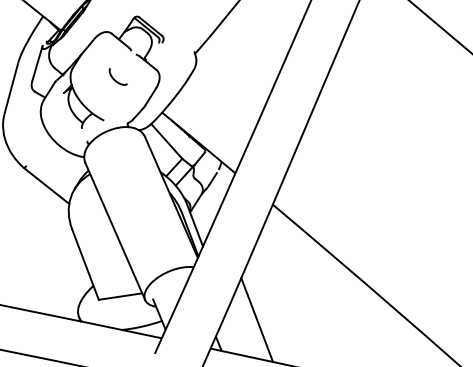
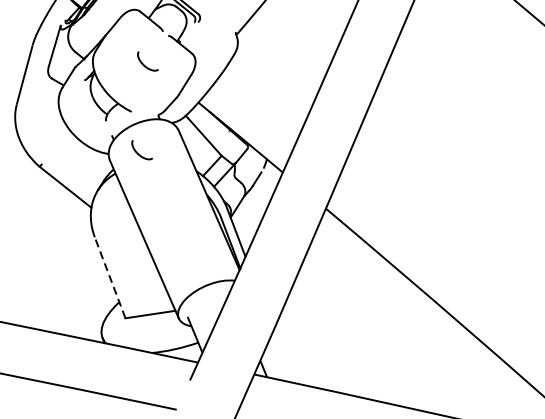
curve: (109, 155) -> (137, 152), added
line: (85, 264) -> (110, 277), solid -> dashed
line: (257, 320) -> (308, 342), removed

